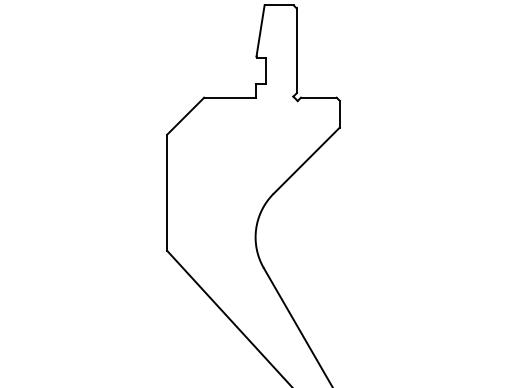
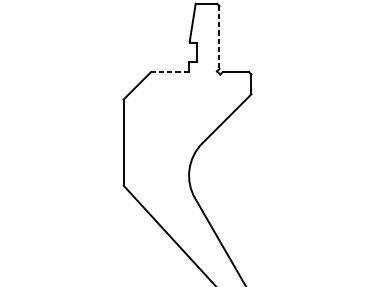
line: (296, 50) -> (219, 37), solid -> dashed
line: (230, 97) -> (170, 72), solid -> dashed

